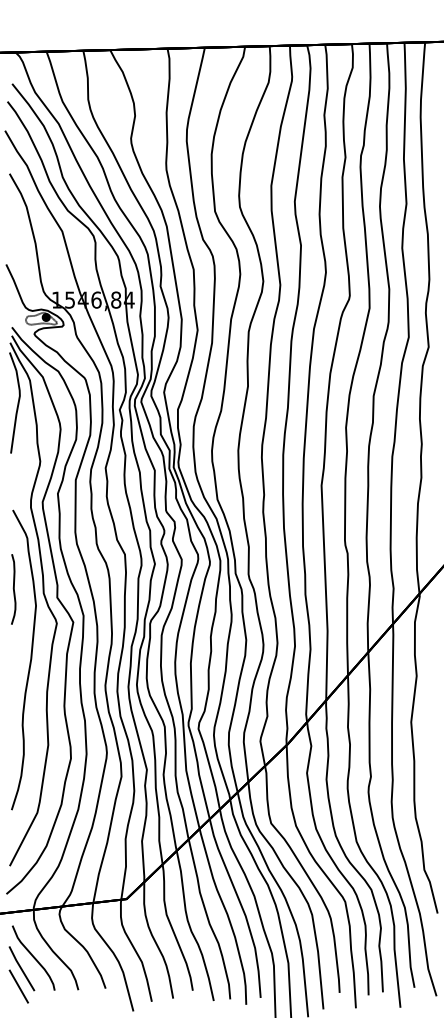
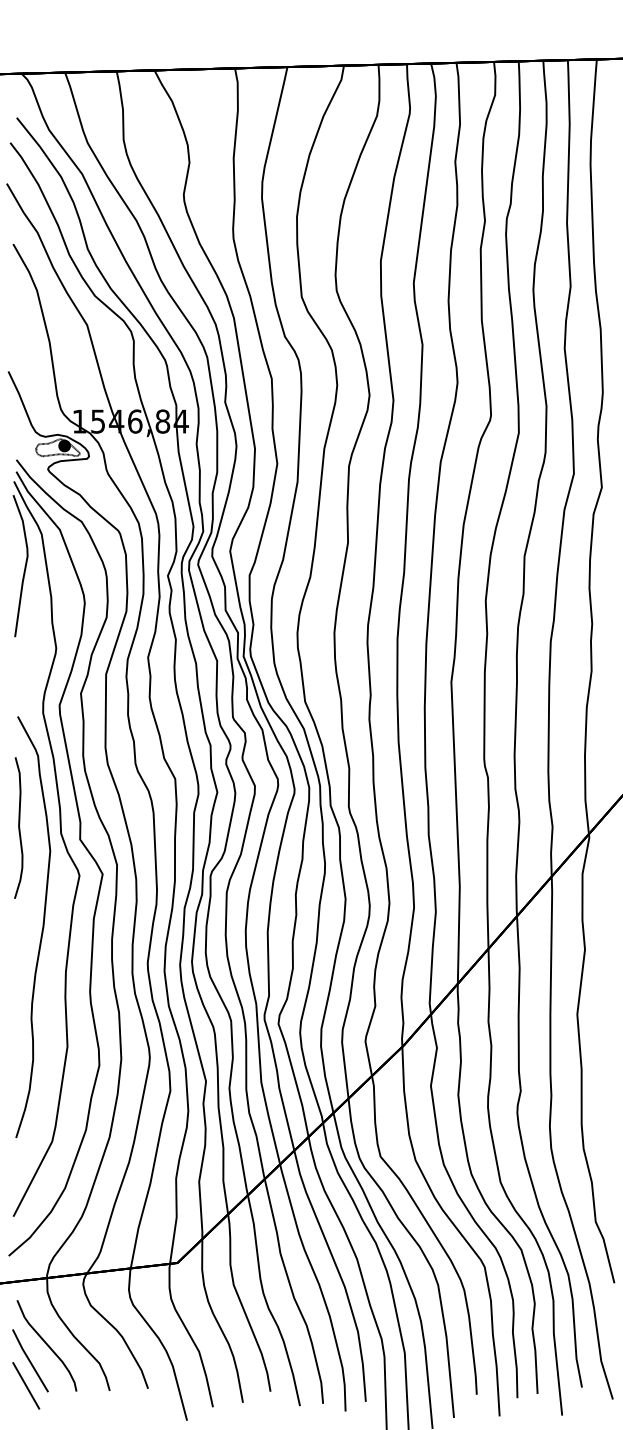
part: (13, 589) -> (18, 827), size x1.43

